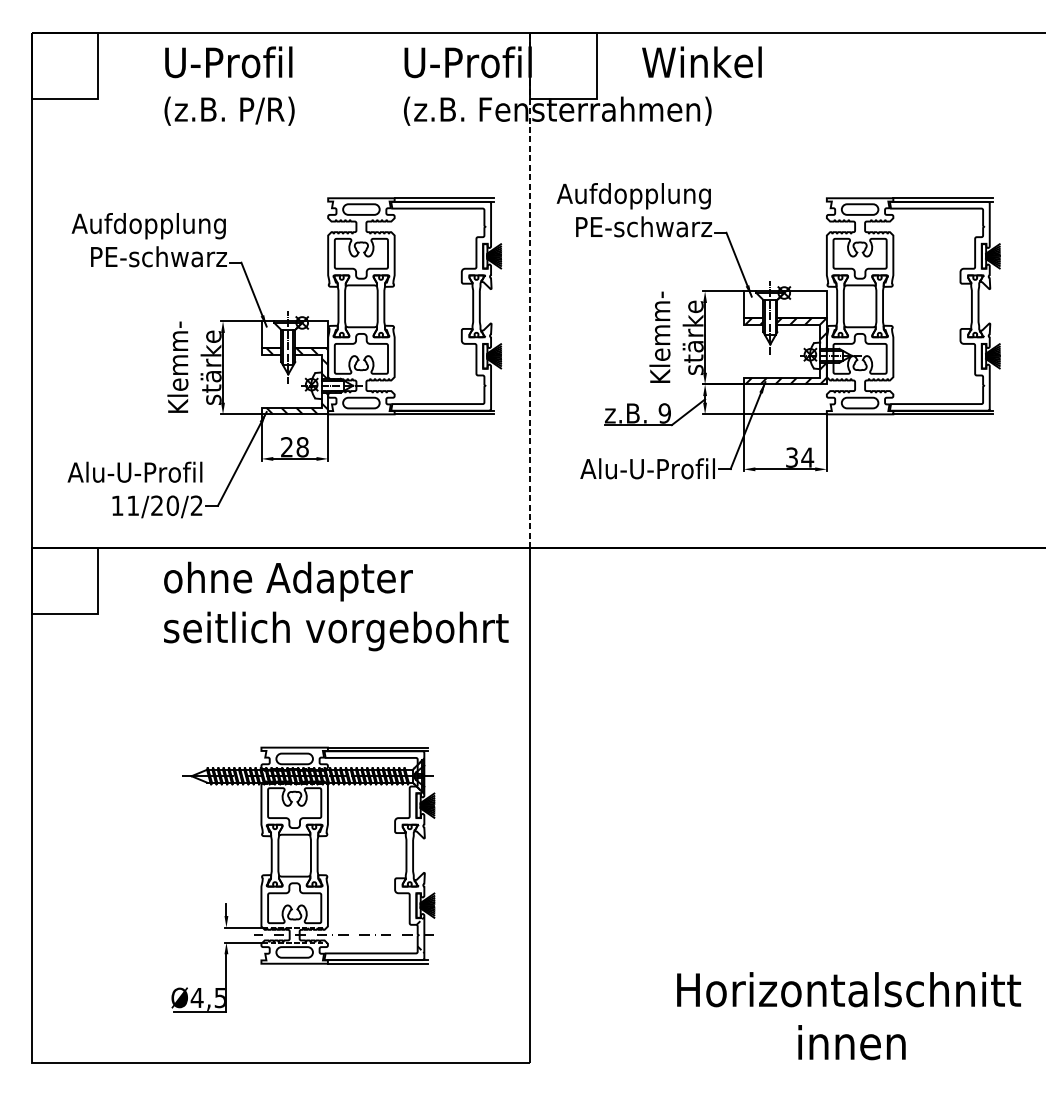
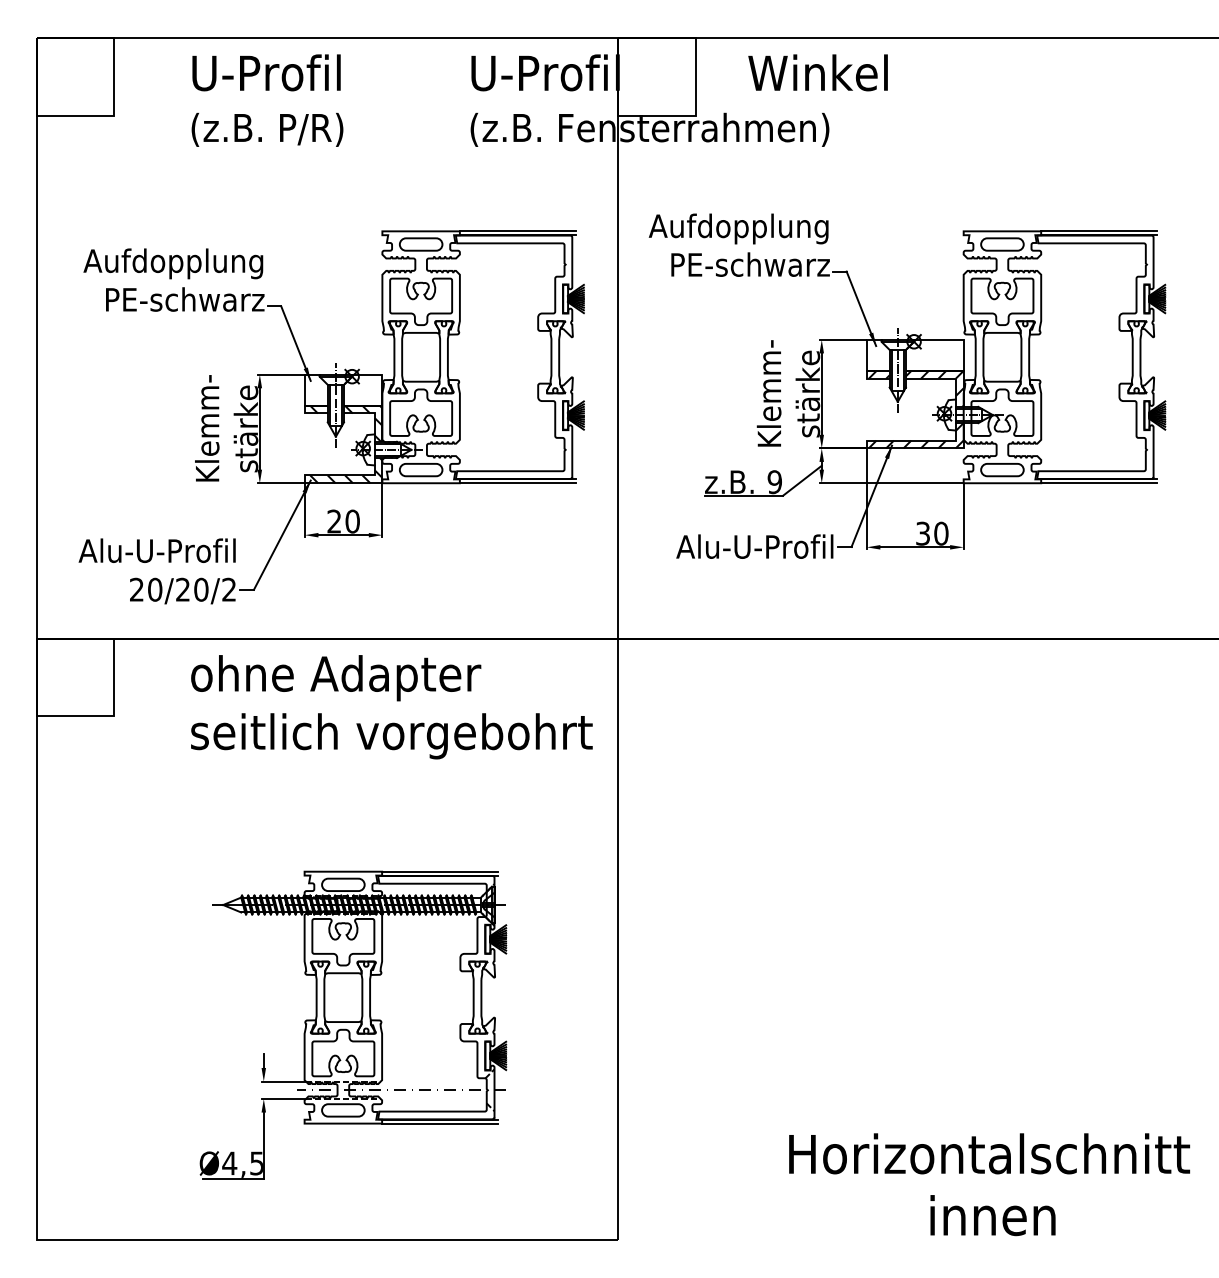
line: (530, 291) -> (618, 339), dashed -> solid
text: (302, 447) -> (352, 521), 28 -> 20
text: (806, 457) -> (940, 533), 34 -> 30
text: (125, 505) -> (146, 589), 11/20/2 -> 20/20/2

